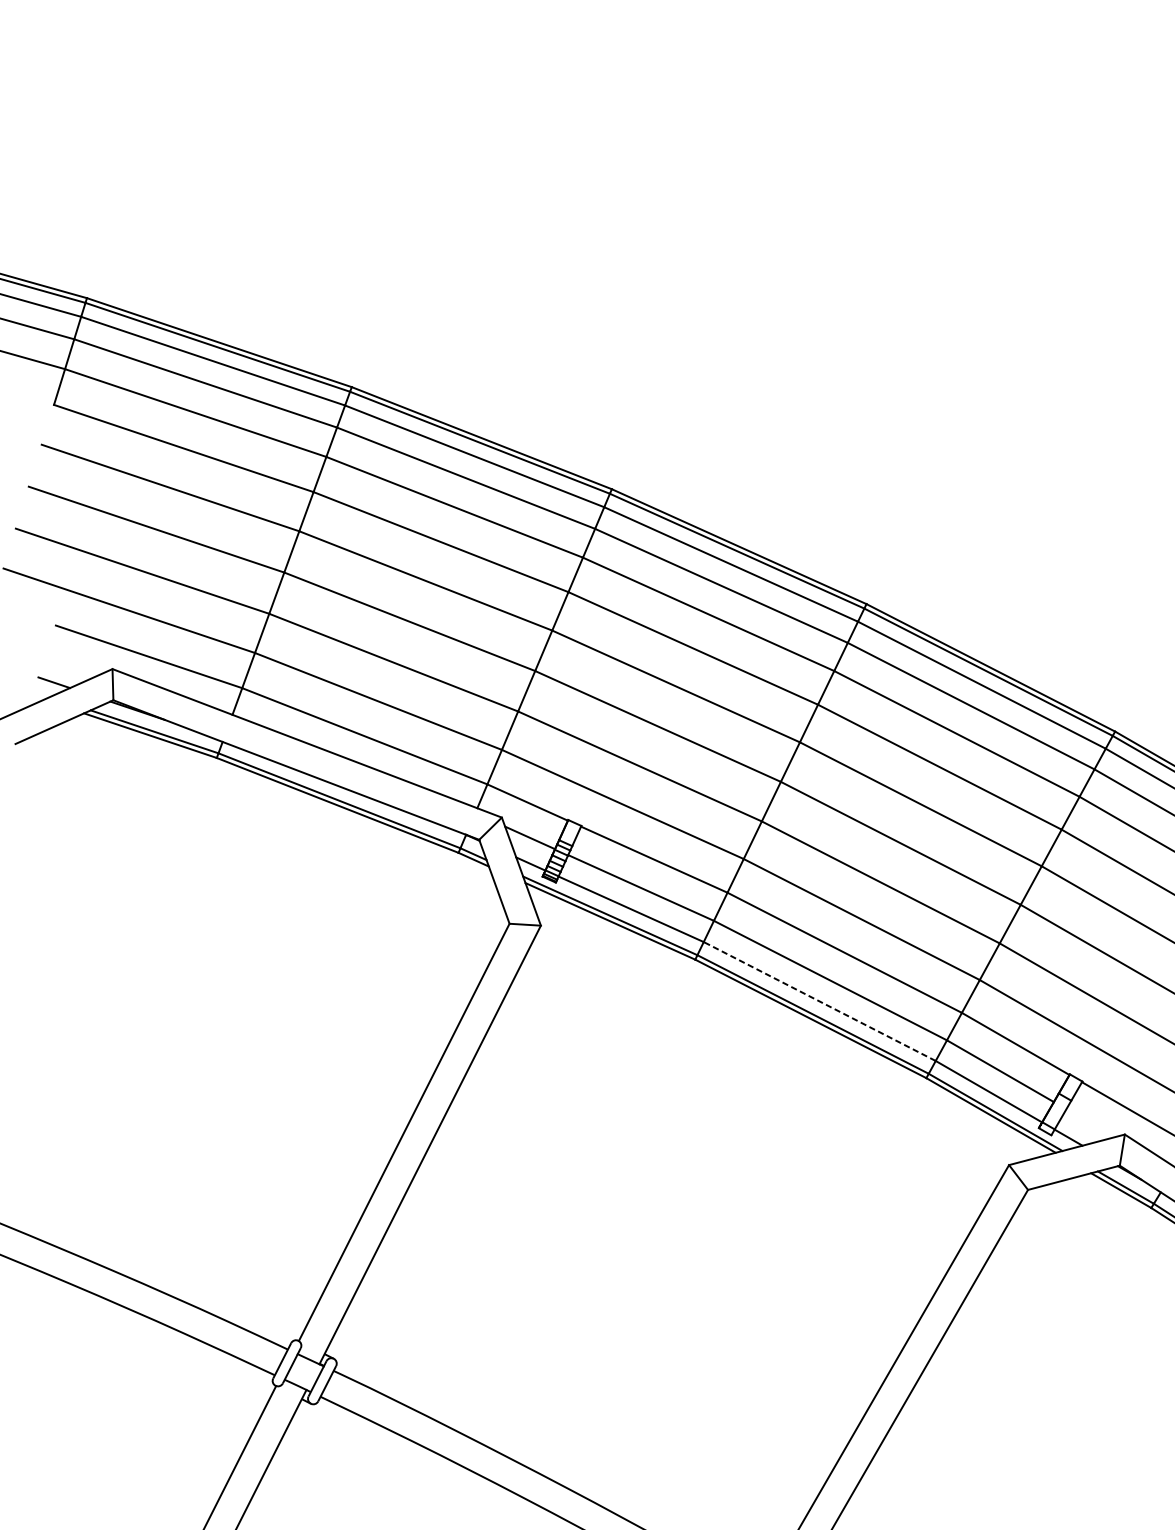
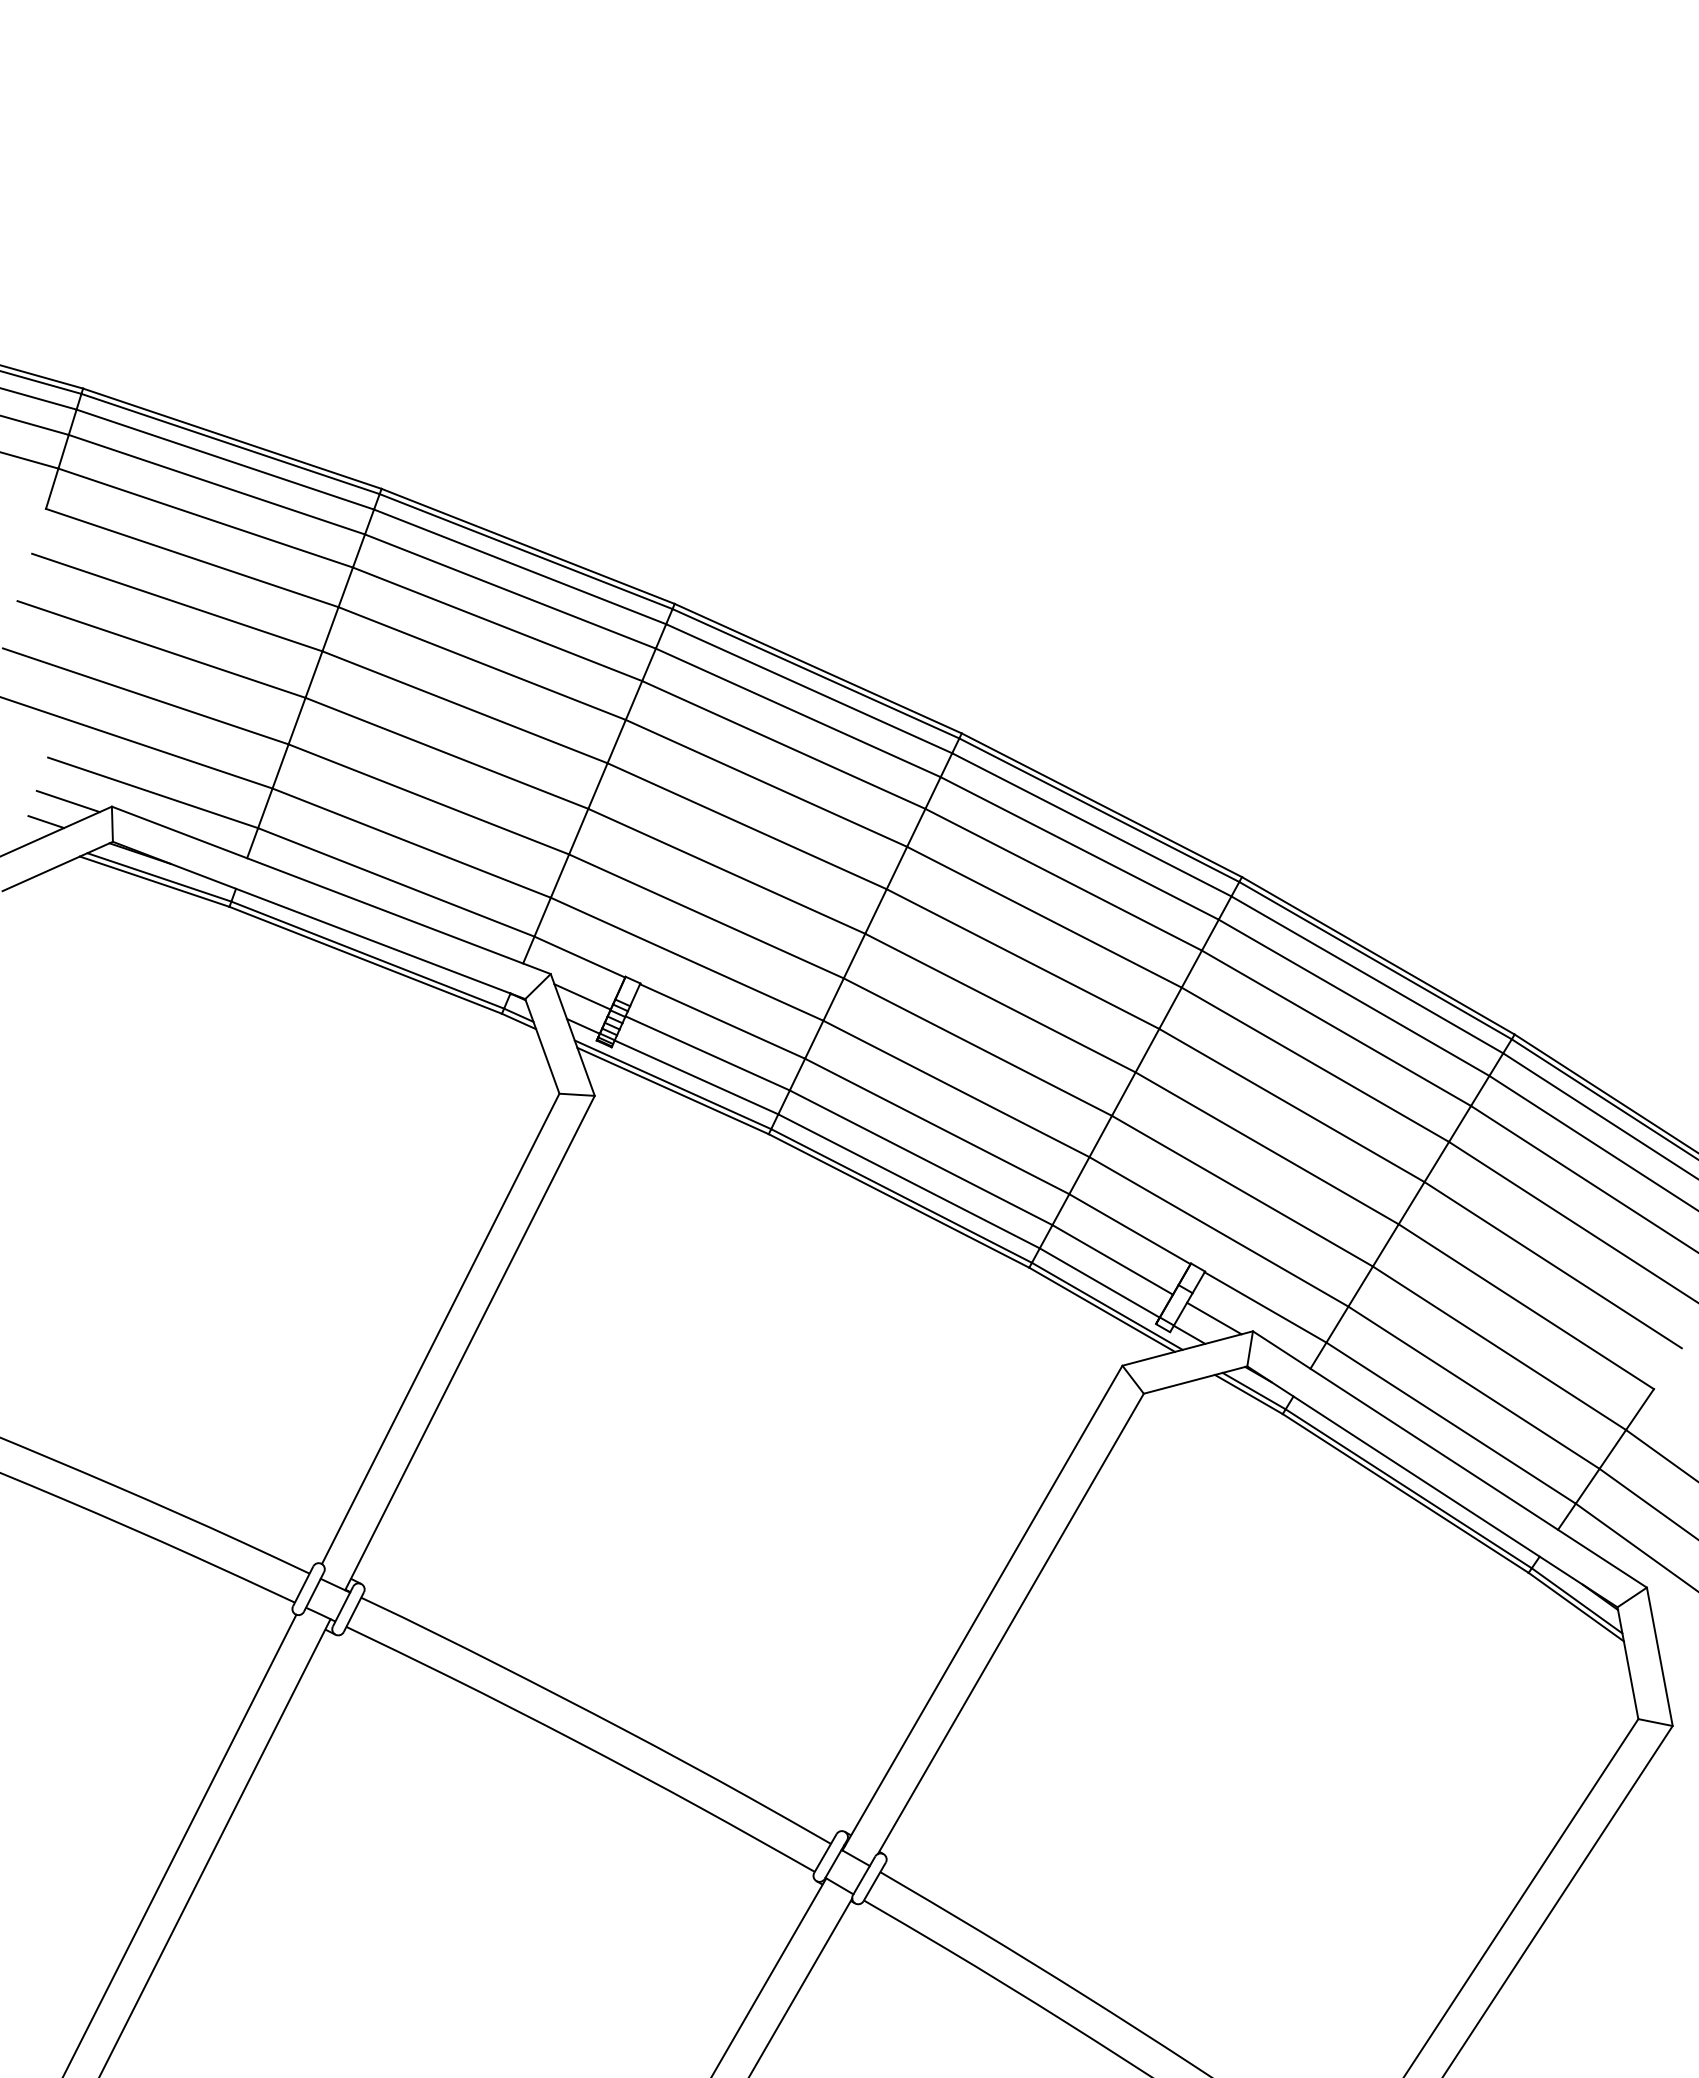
line: (73, 664) -> (67, 801), added
line: (820, 1001) -> (909, 1181), dashed -> solid
line: (1090, 1123) -> (1214, 1318), added

